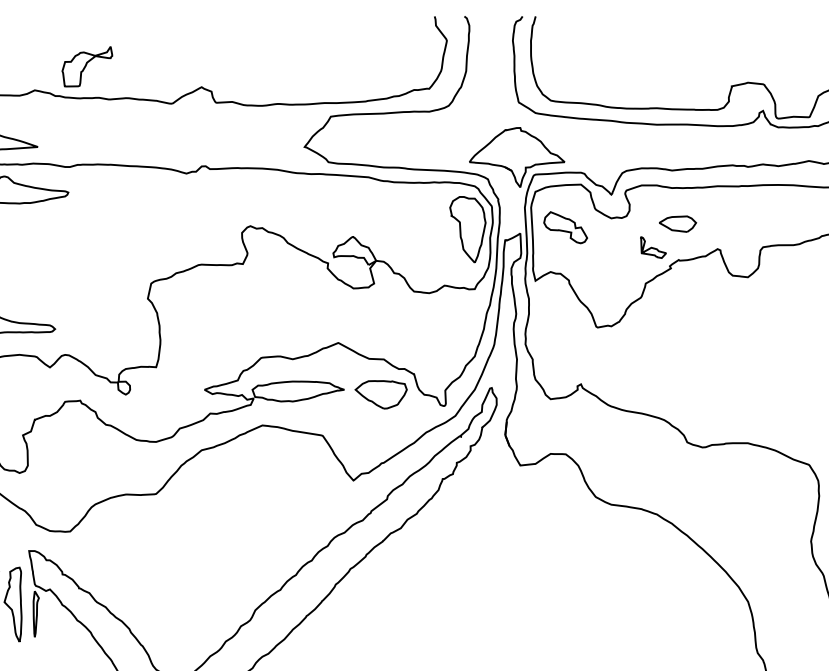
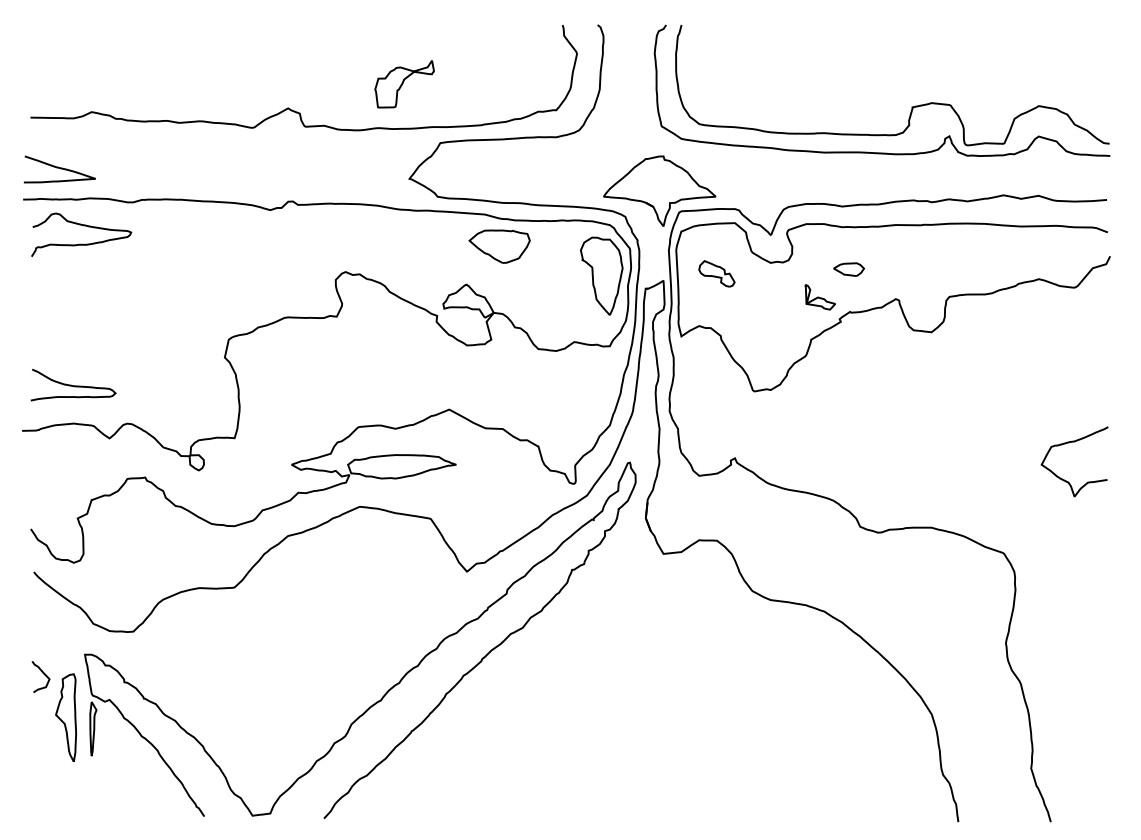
part: (87, 66) -> (404, 84), moved
part: (677, 223) -> (848, 269), size x0.7
part: (565, 227) -> (716, 273), size x0.7
part: (381, 394) -> (499, 246), moved

